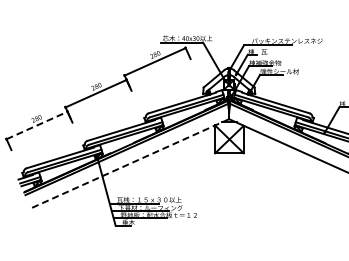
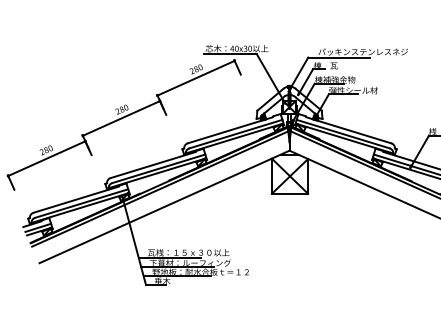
line: (37, 125) -> (47, 158), dashed -> solid
line: (129, 163) -> (163, 206), dashed -> solid

